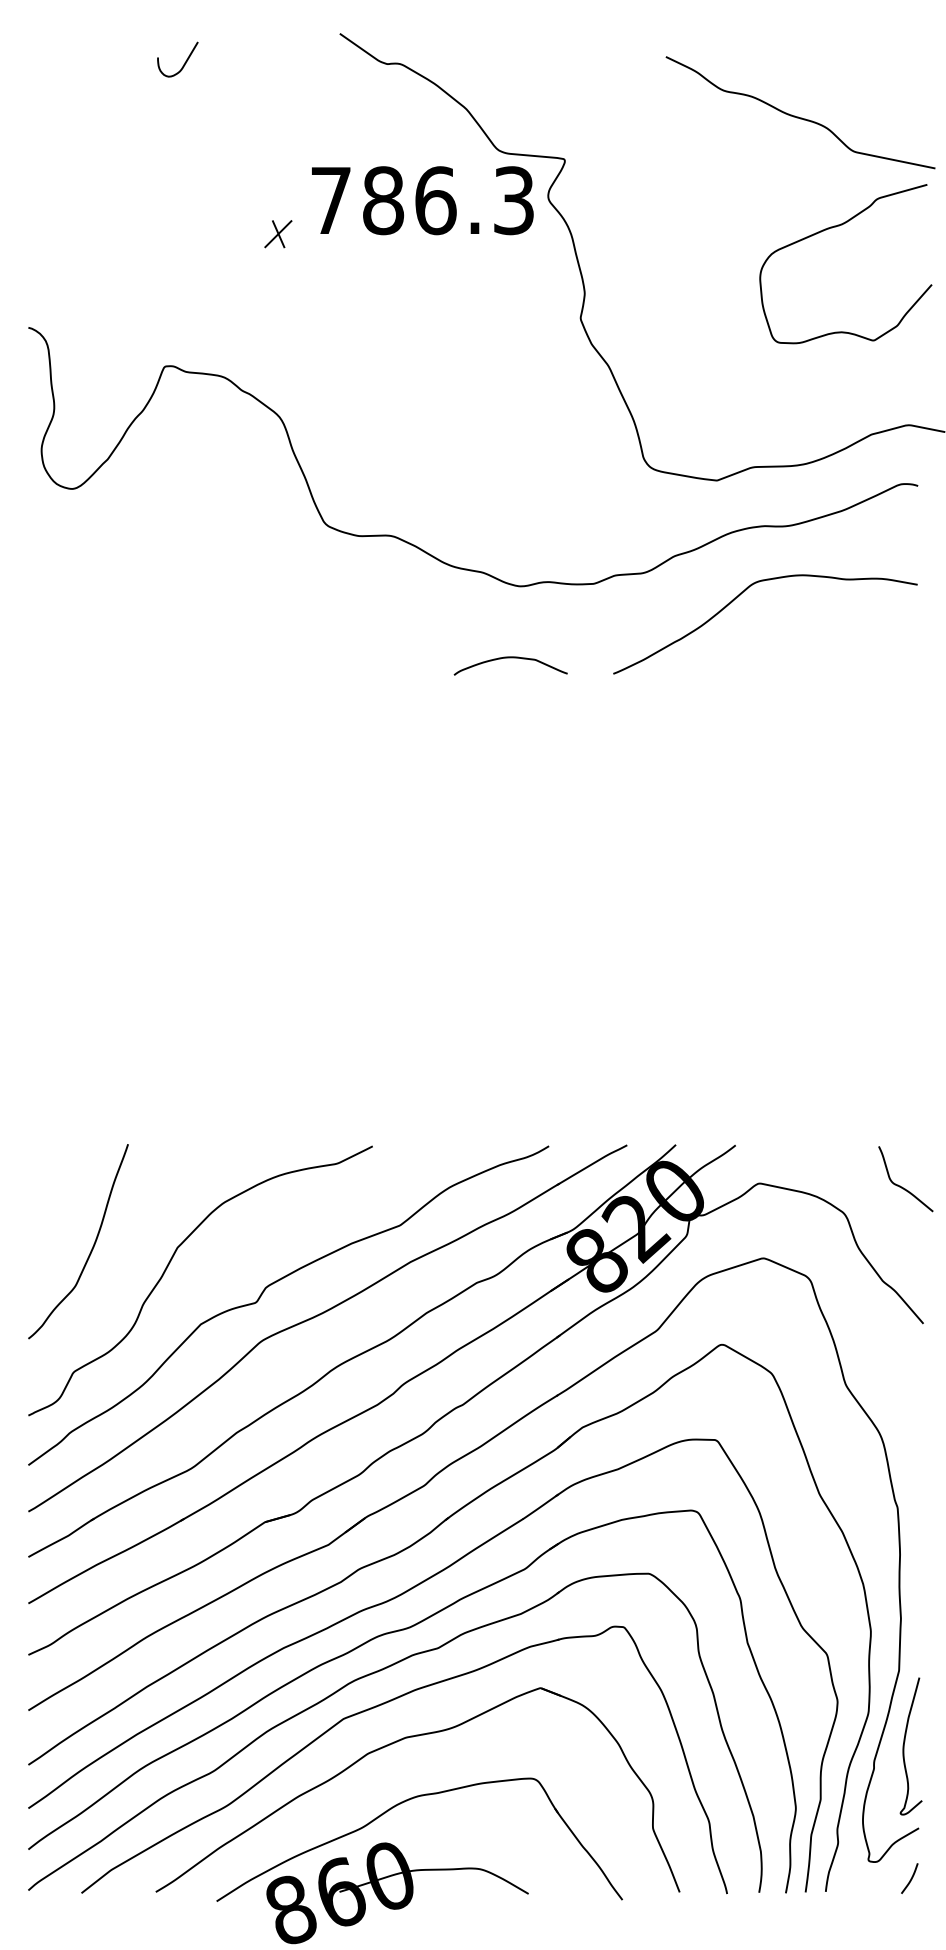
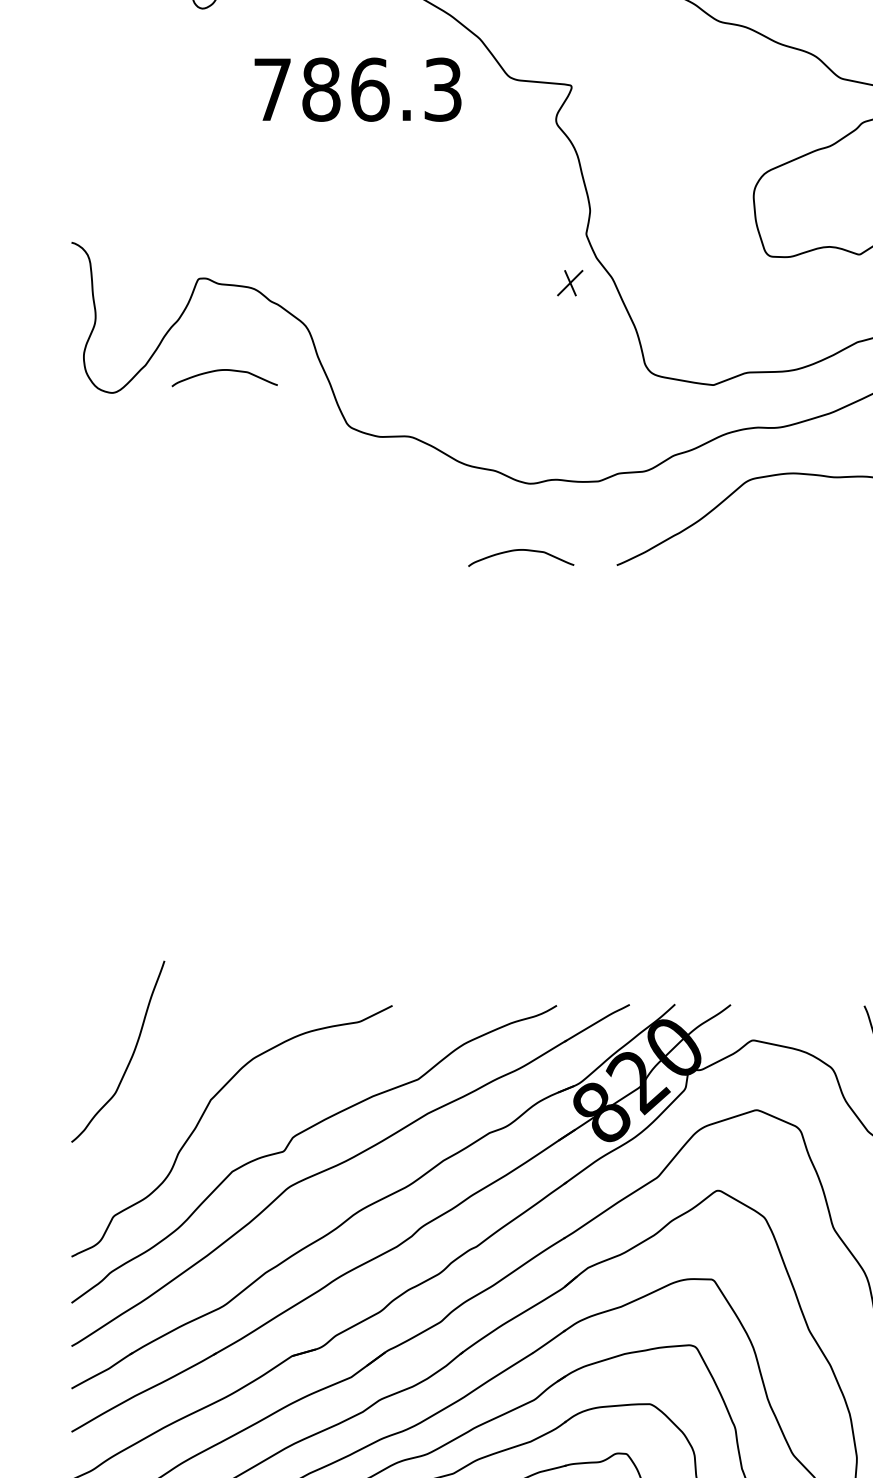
text: (422, 200) -> (357, 89), moved
part: (278, 234) -> (570, 283), moved
curve: (192, 465) -> (224, 371), added
curve: (91, 1248) -> (130, 1058), moved

